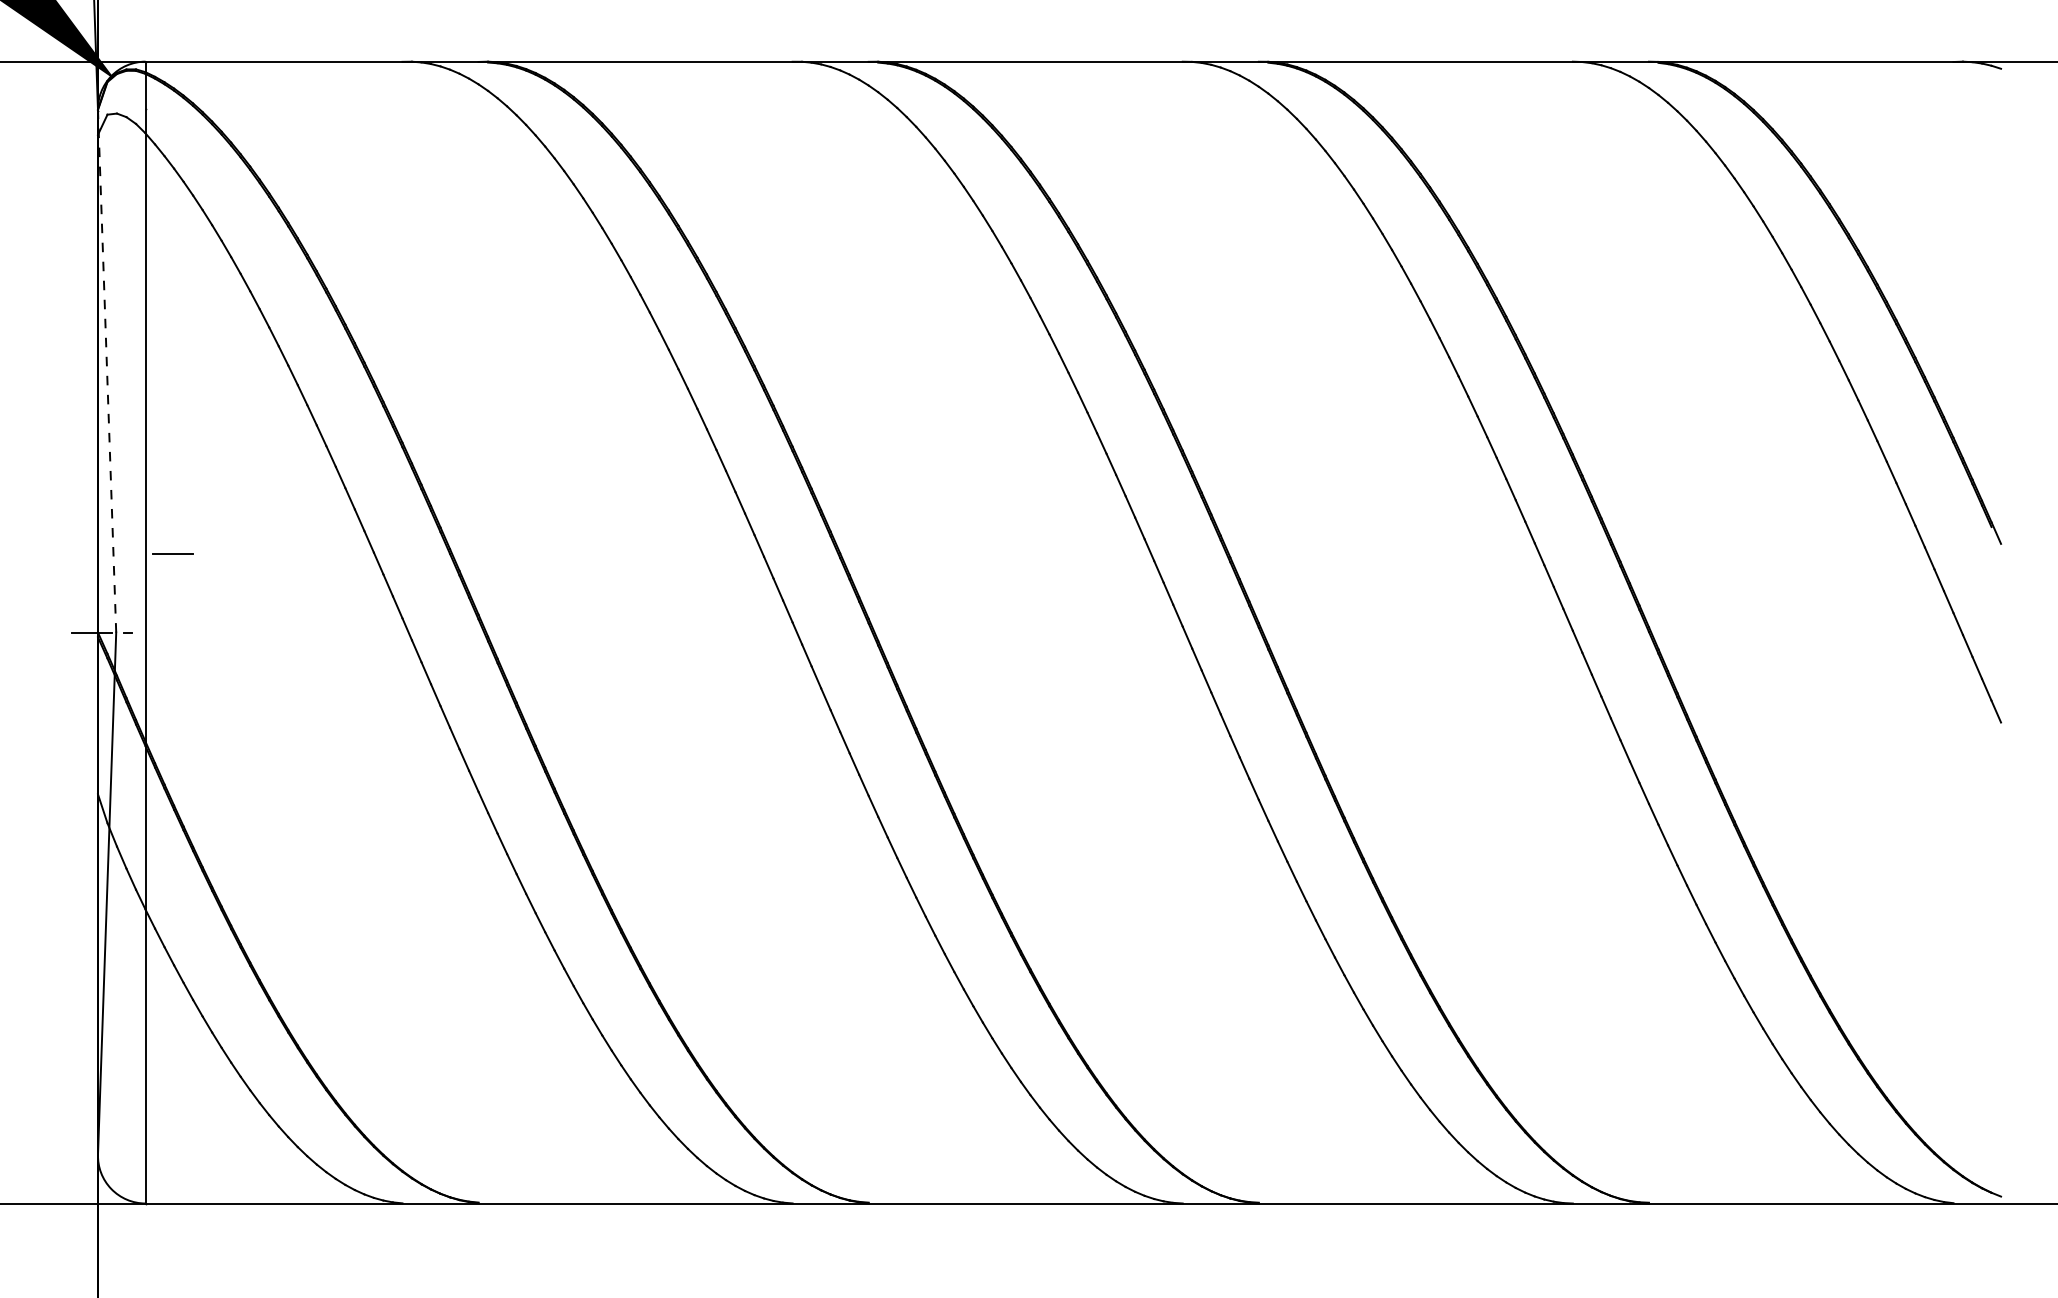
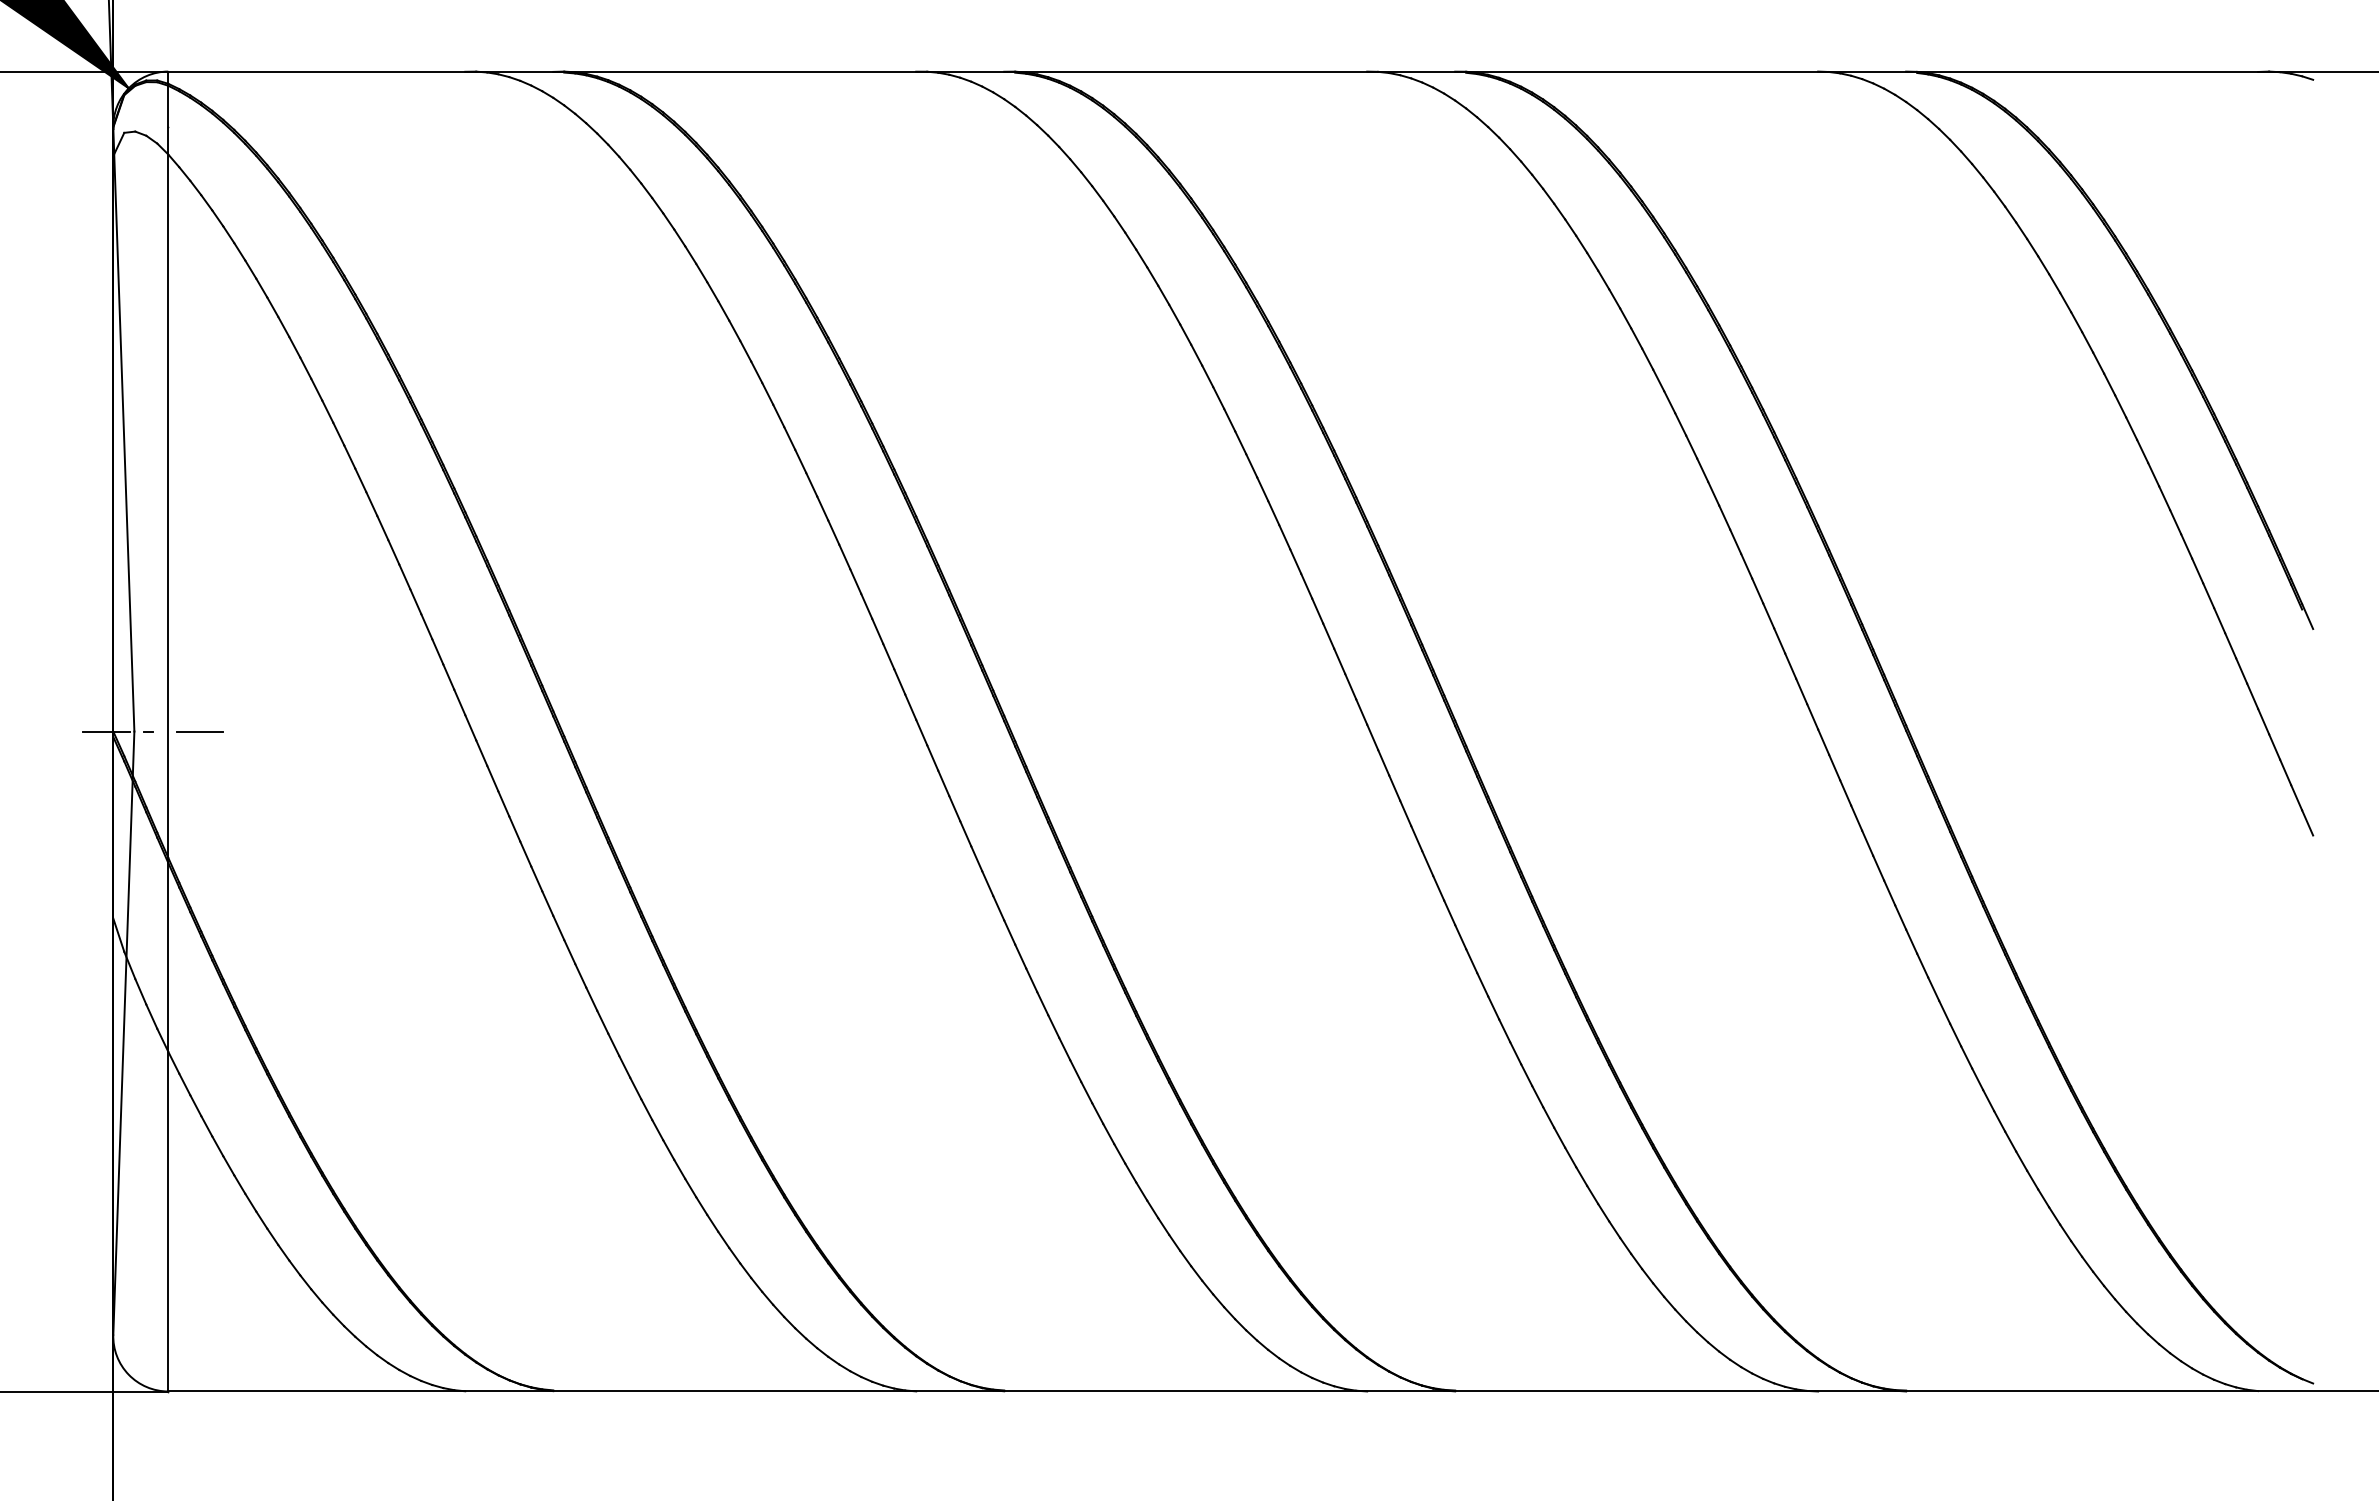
line: (106, 372) -> (123, 430), dashed -> solid
line: (172, 553) -> (199, 731), moved

